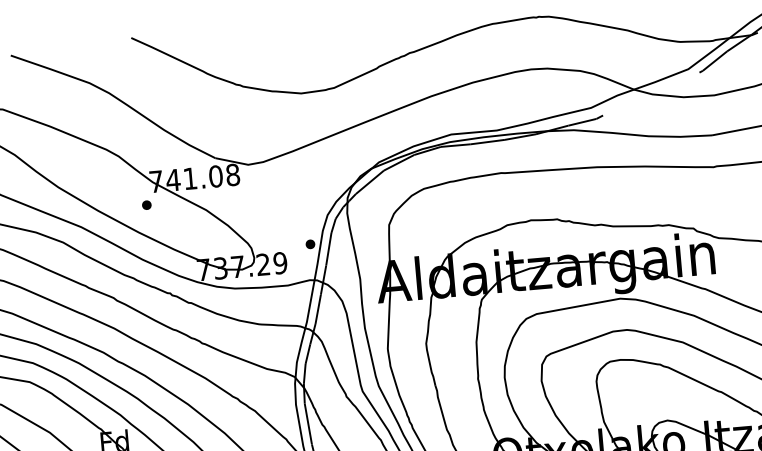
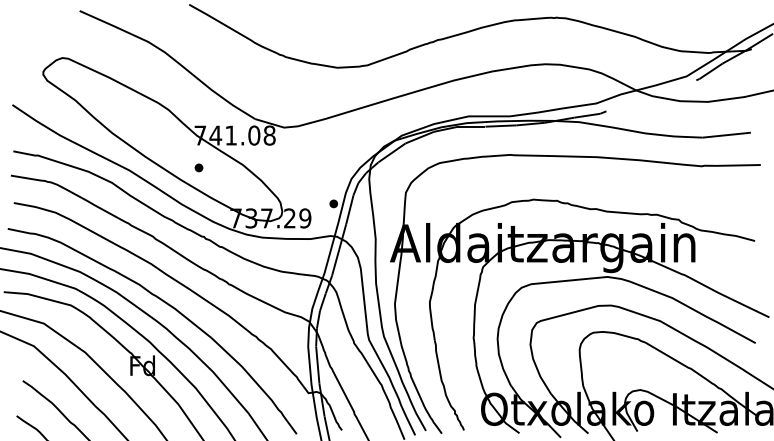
part: (146, 204) -> (198, 167), moved

